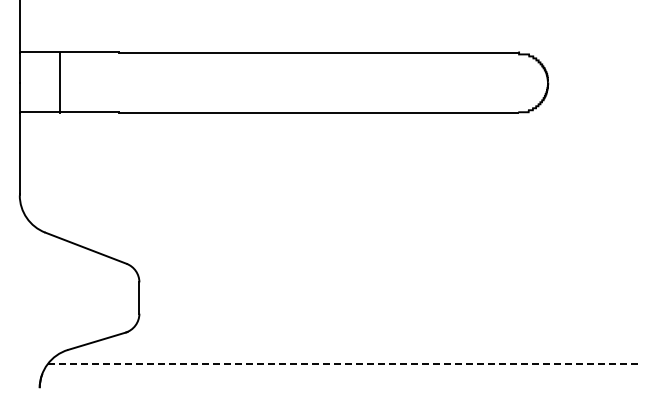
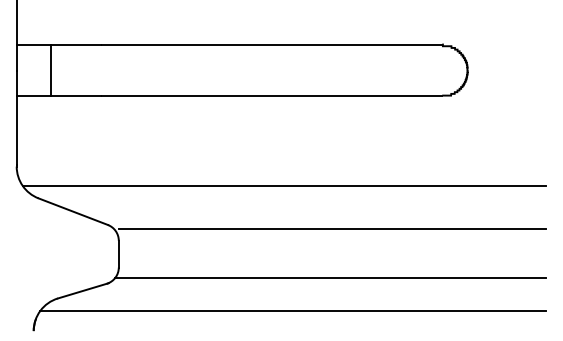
line: (333, 218) -> (284, 186), added
line: (389, 268) -> (332, 228), added
line: (387, 325) -> (330, 277), added
line: (344, 364) -> (293, 310), dashed -> solid

